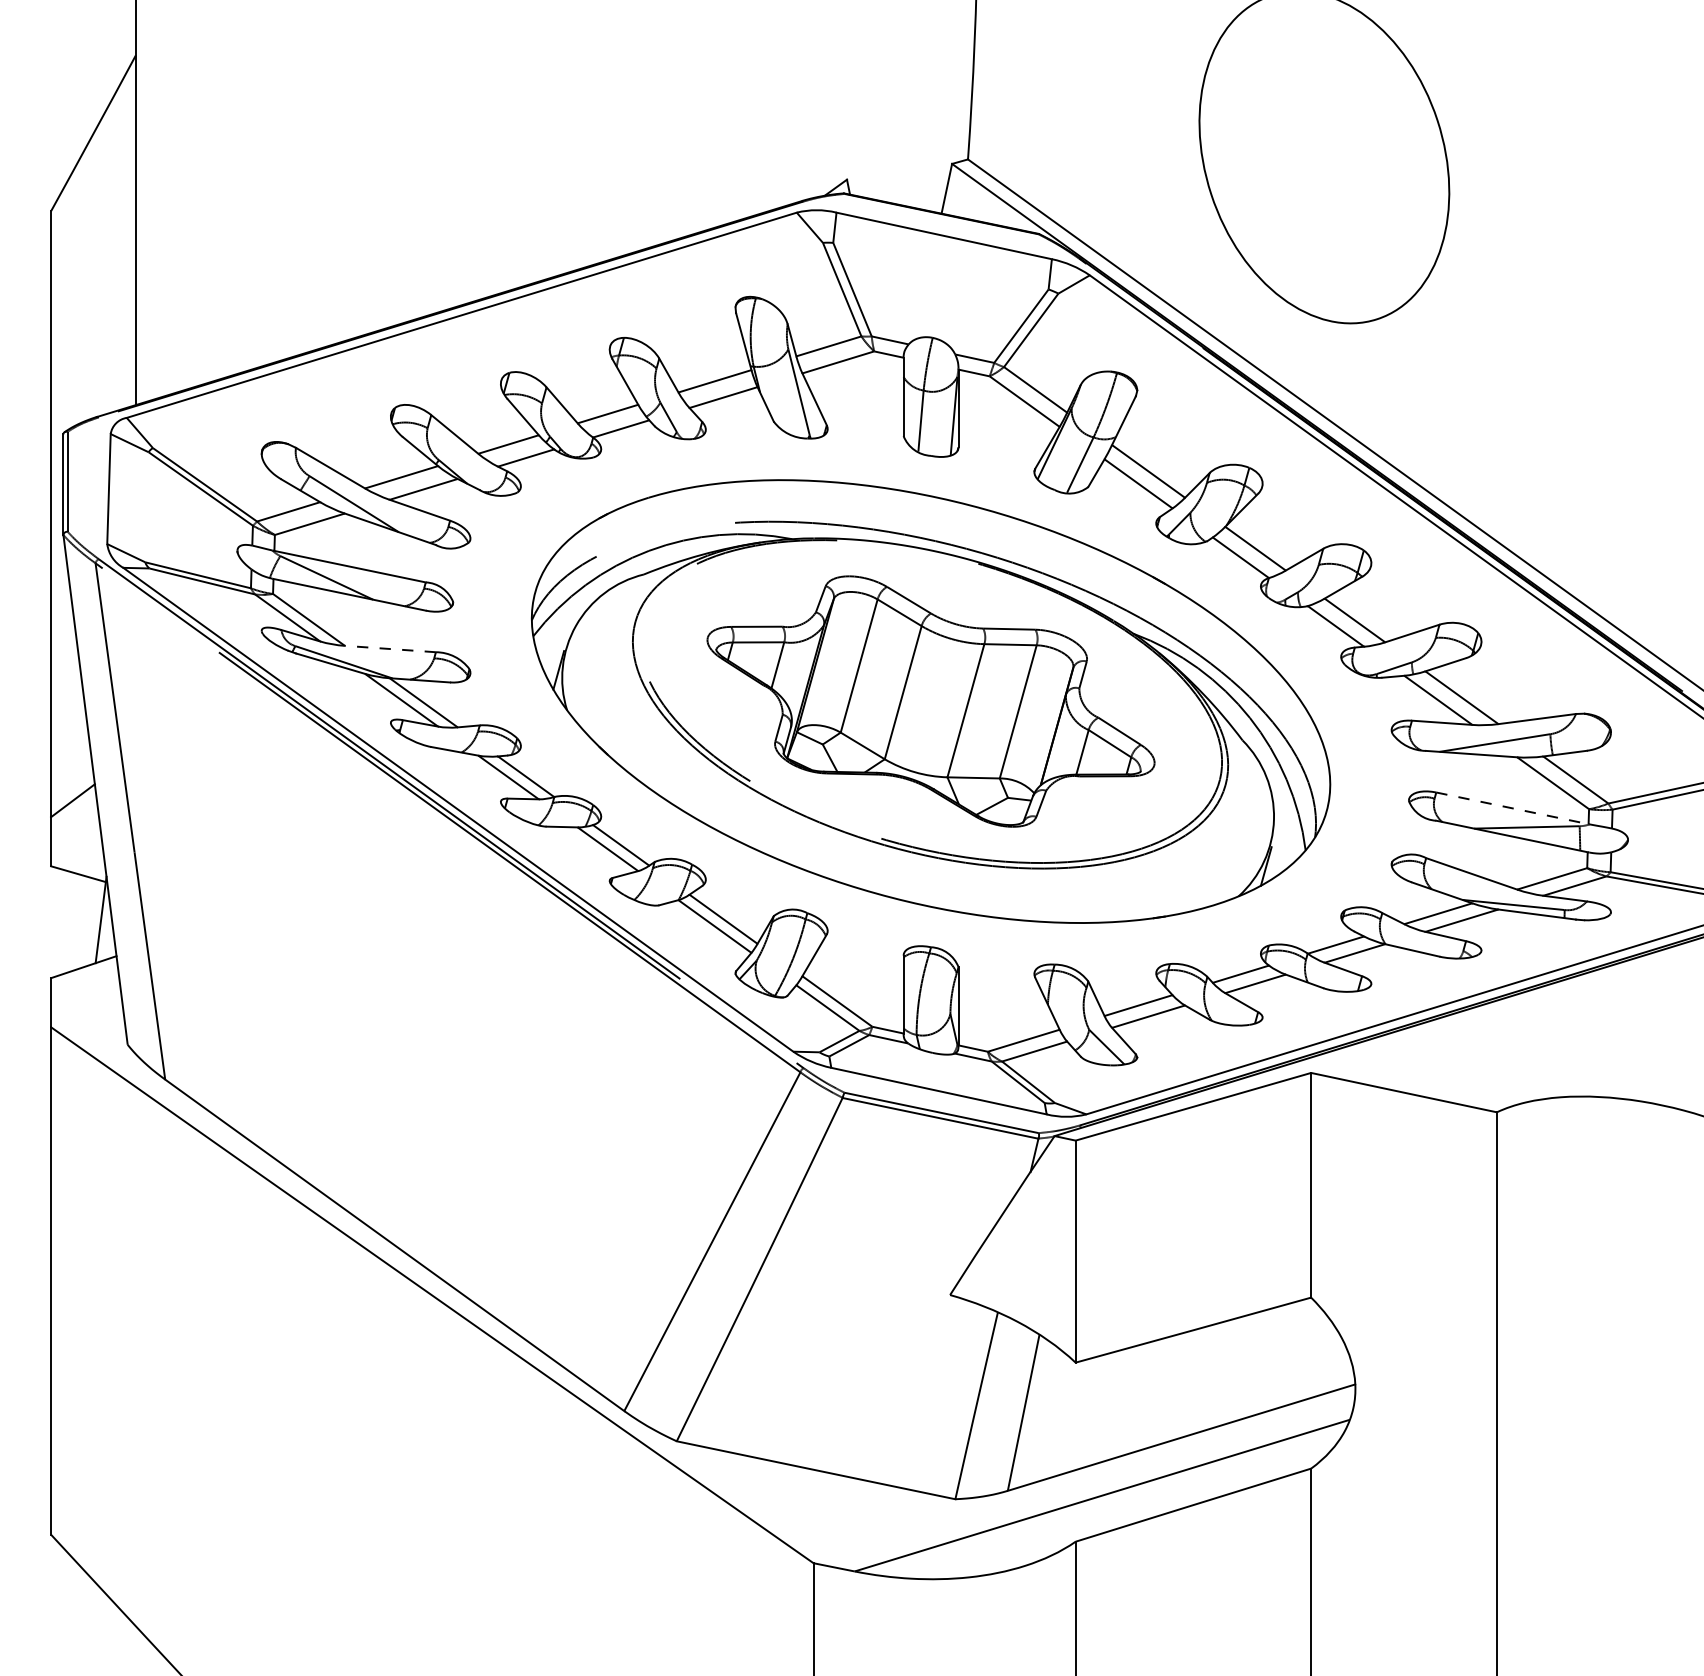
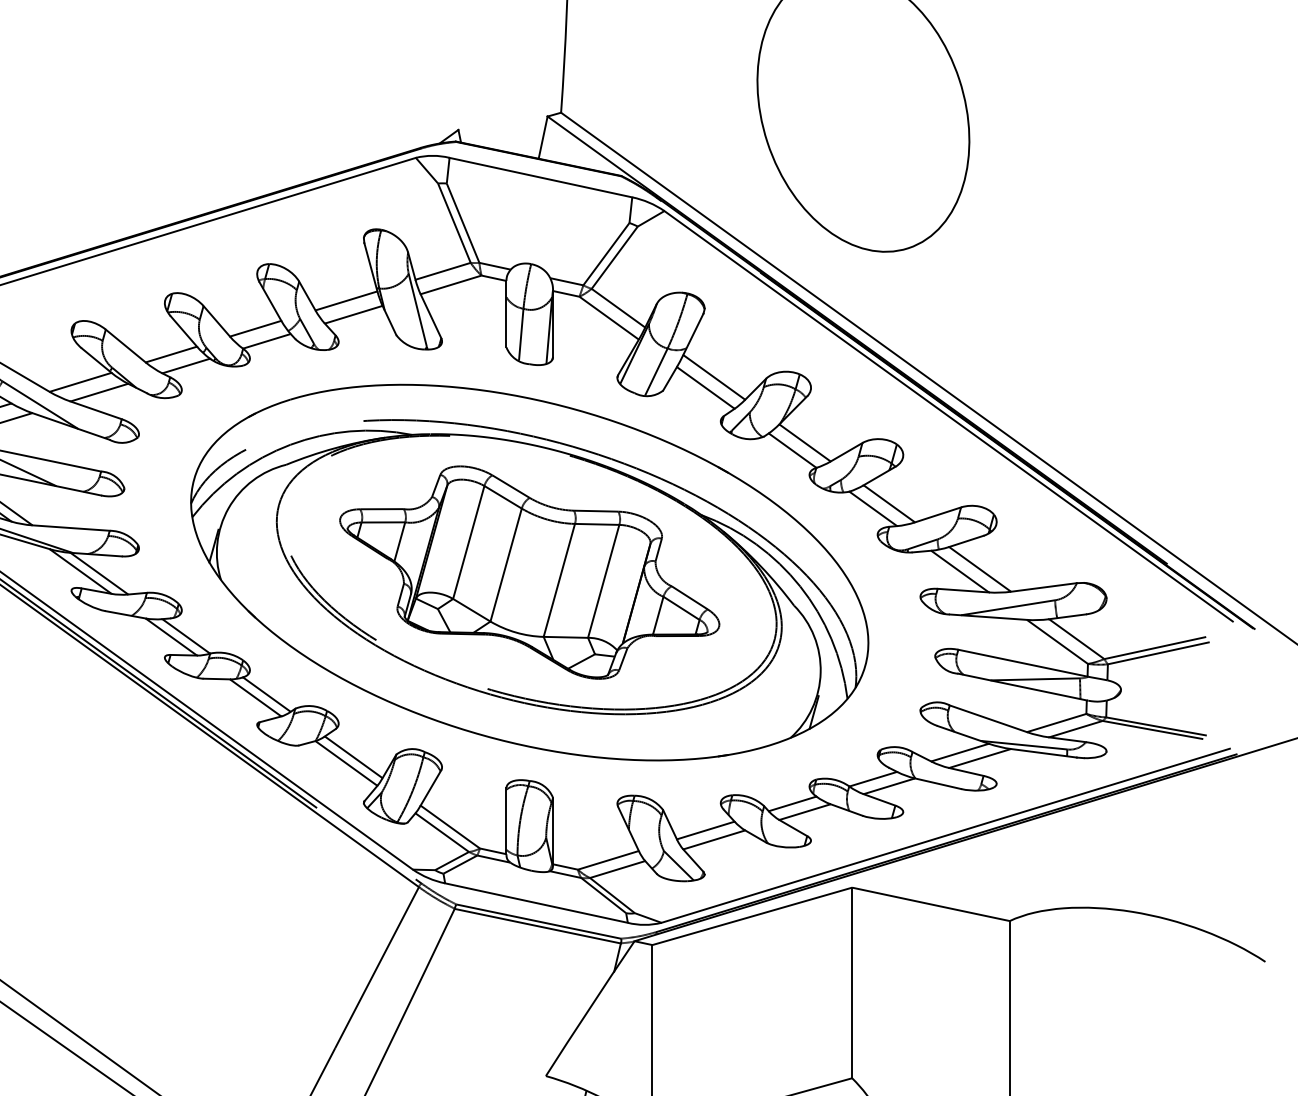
line: (390, 649) -> (71, 528), dashed -> solid
line: (1512, 808) -> (1022, 663), dashed -> solid

